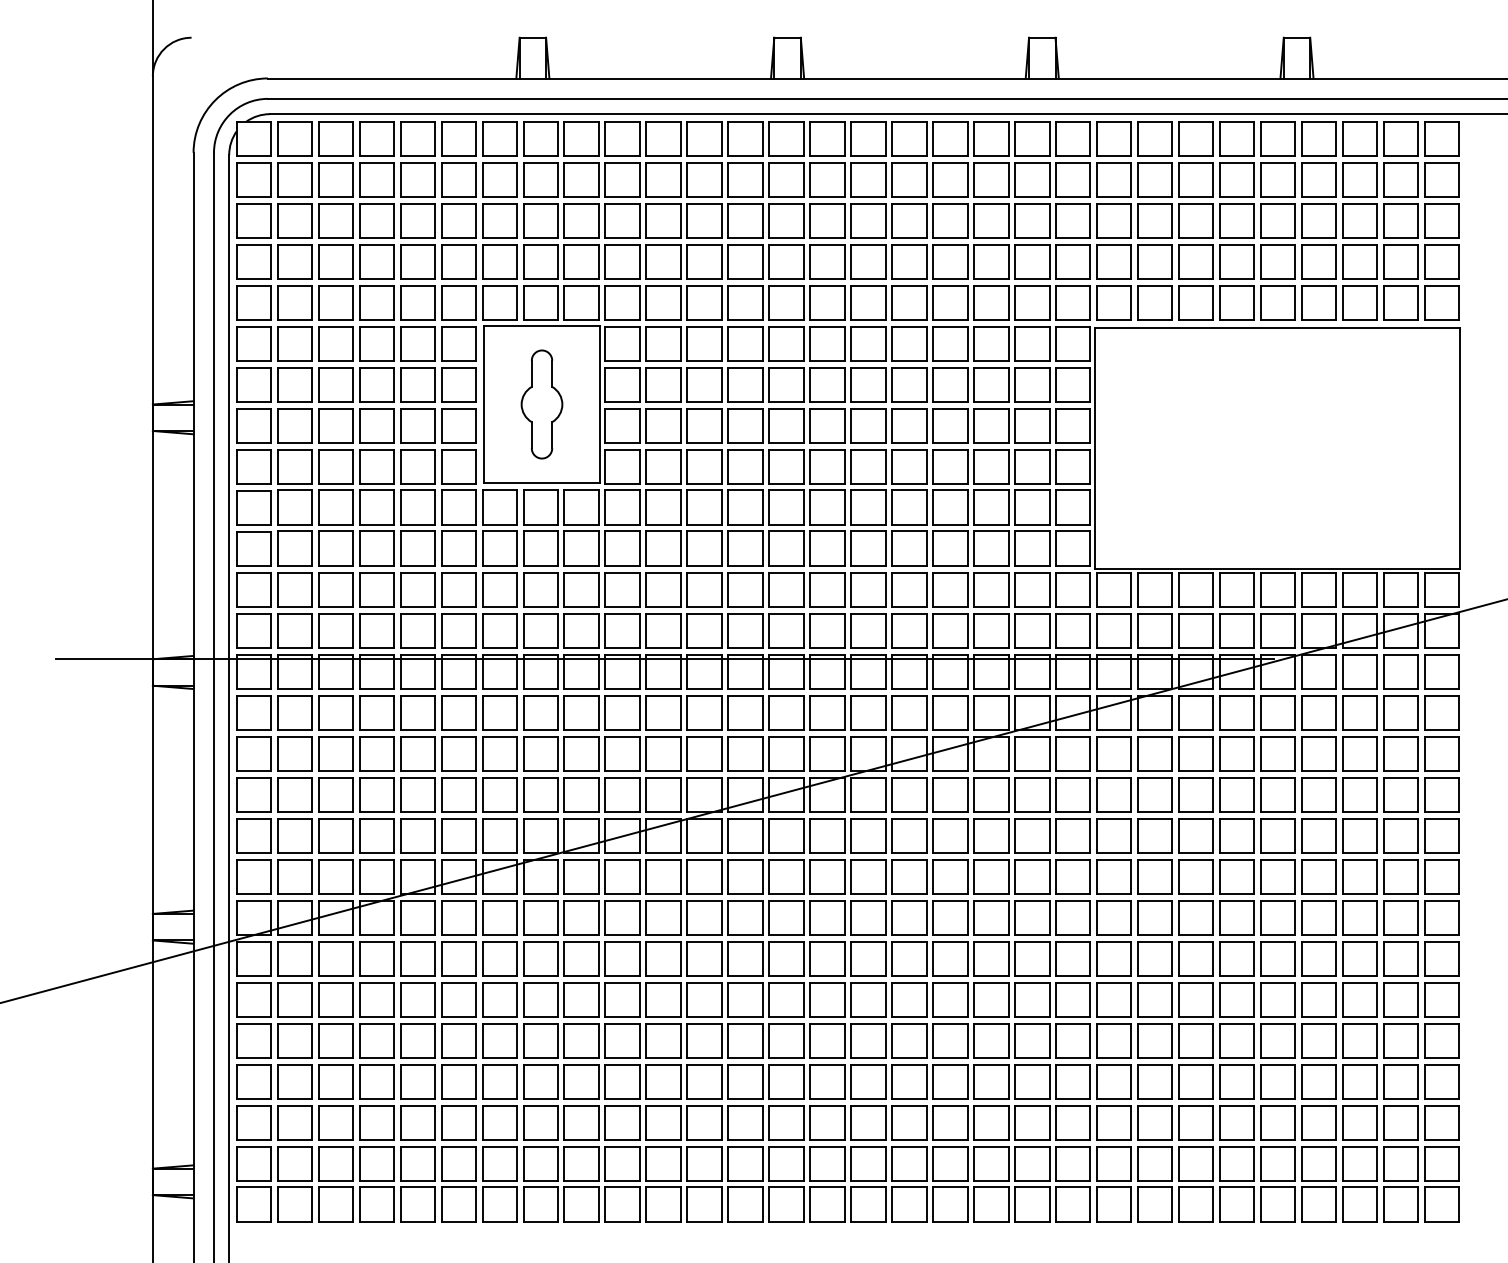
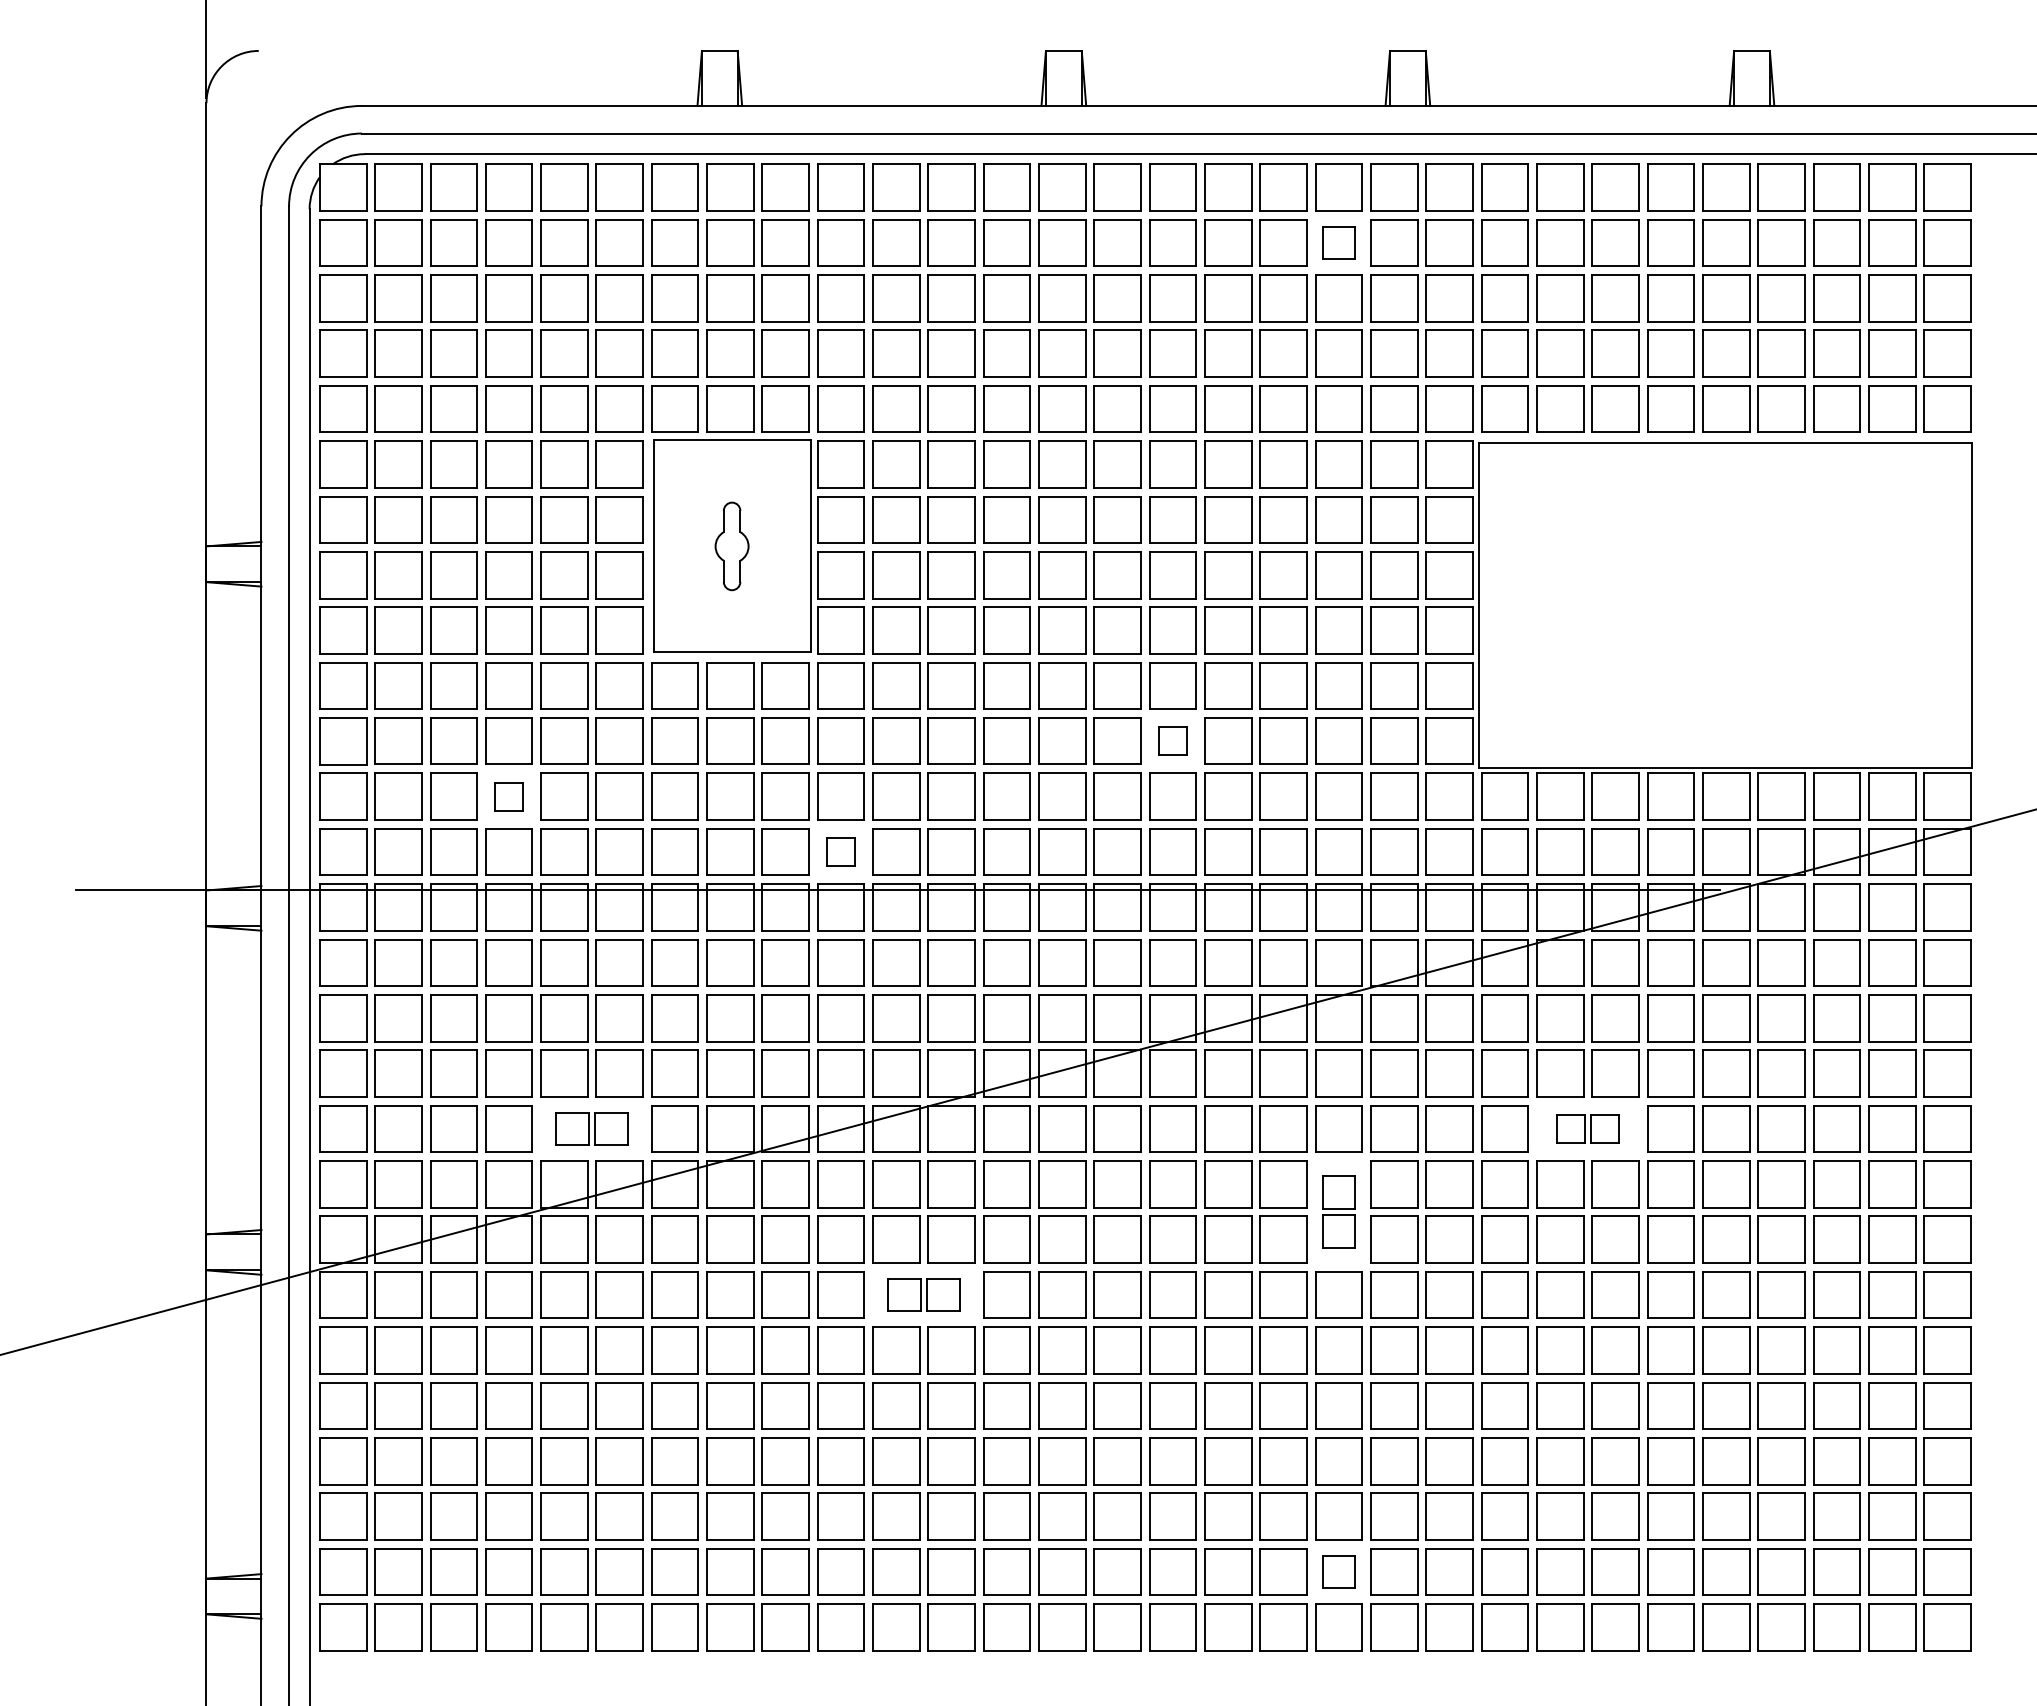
part: (990, 179) -> (1338, 242), size x0.7
part: (541, 404) -> (731, 546), size x0.6
part: (868, 548) -> (1172, 740), size x0.6
part: (376, 589) -> (508, 796), size x0.6
part: (622, 630) -> (840, 851), size x0.6
part: (437, 835) -> (591, 1128), size x0.7
part: (1175, 835) -> (1587, 1128), size x0.6
part: (990, 896) -> (1338, 1211), size x0.7
part: (683, 958) -> (923, 1294), size x0.7
part: (990, 1163) -> (1338, 1571), size x0.7

